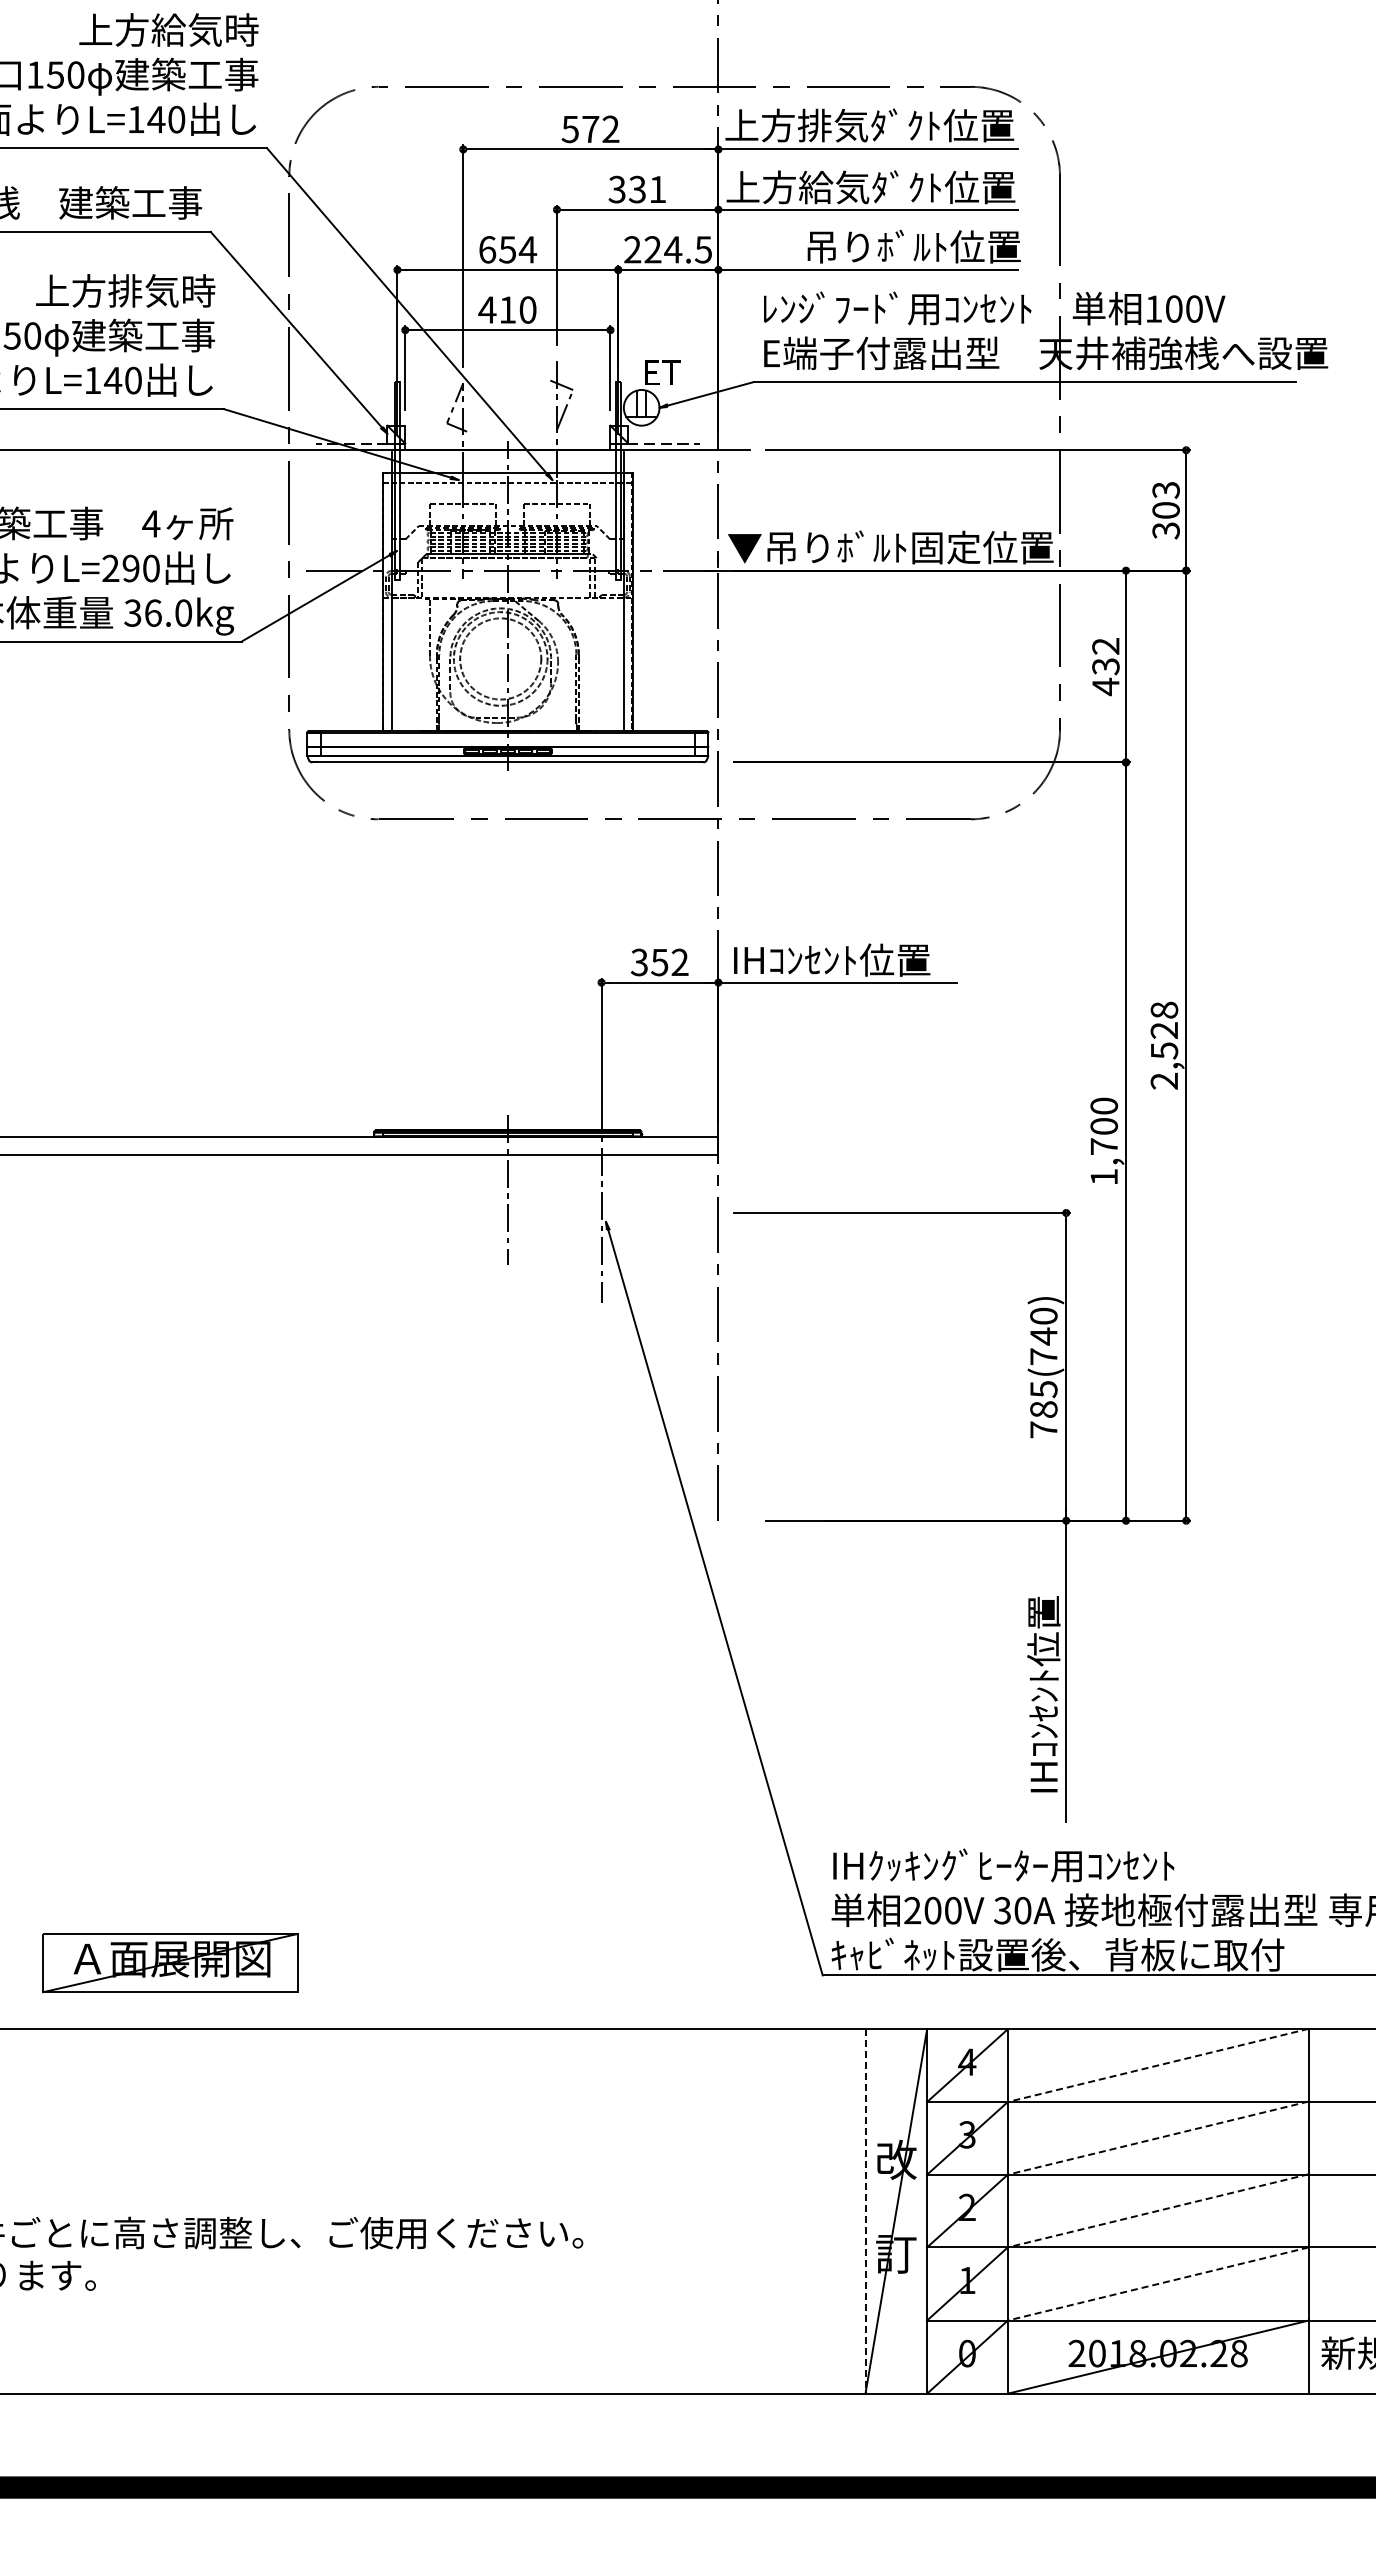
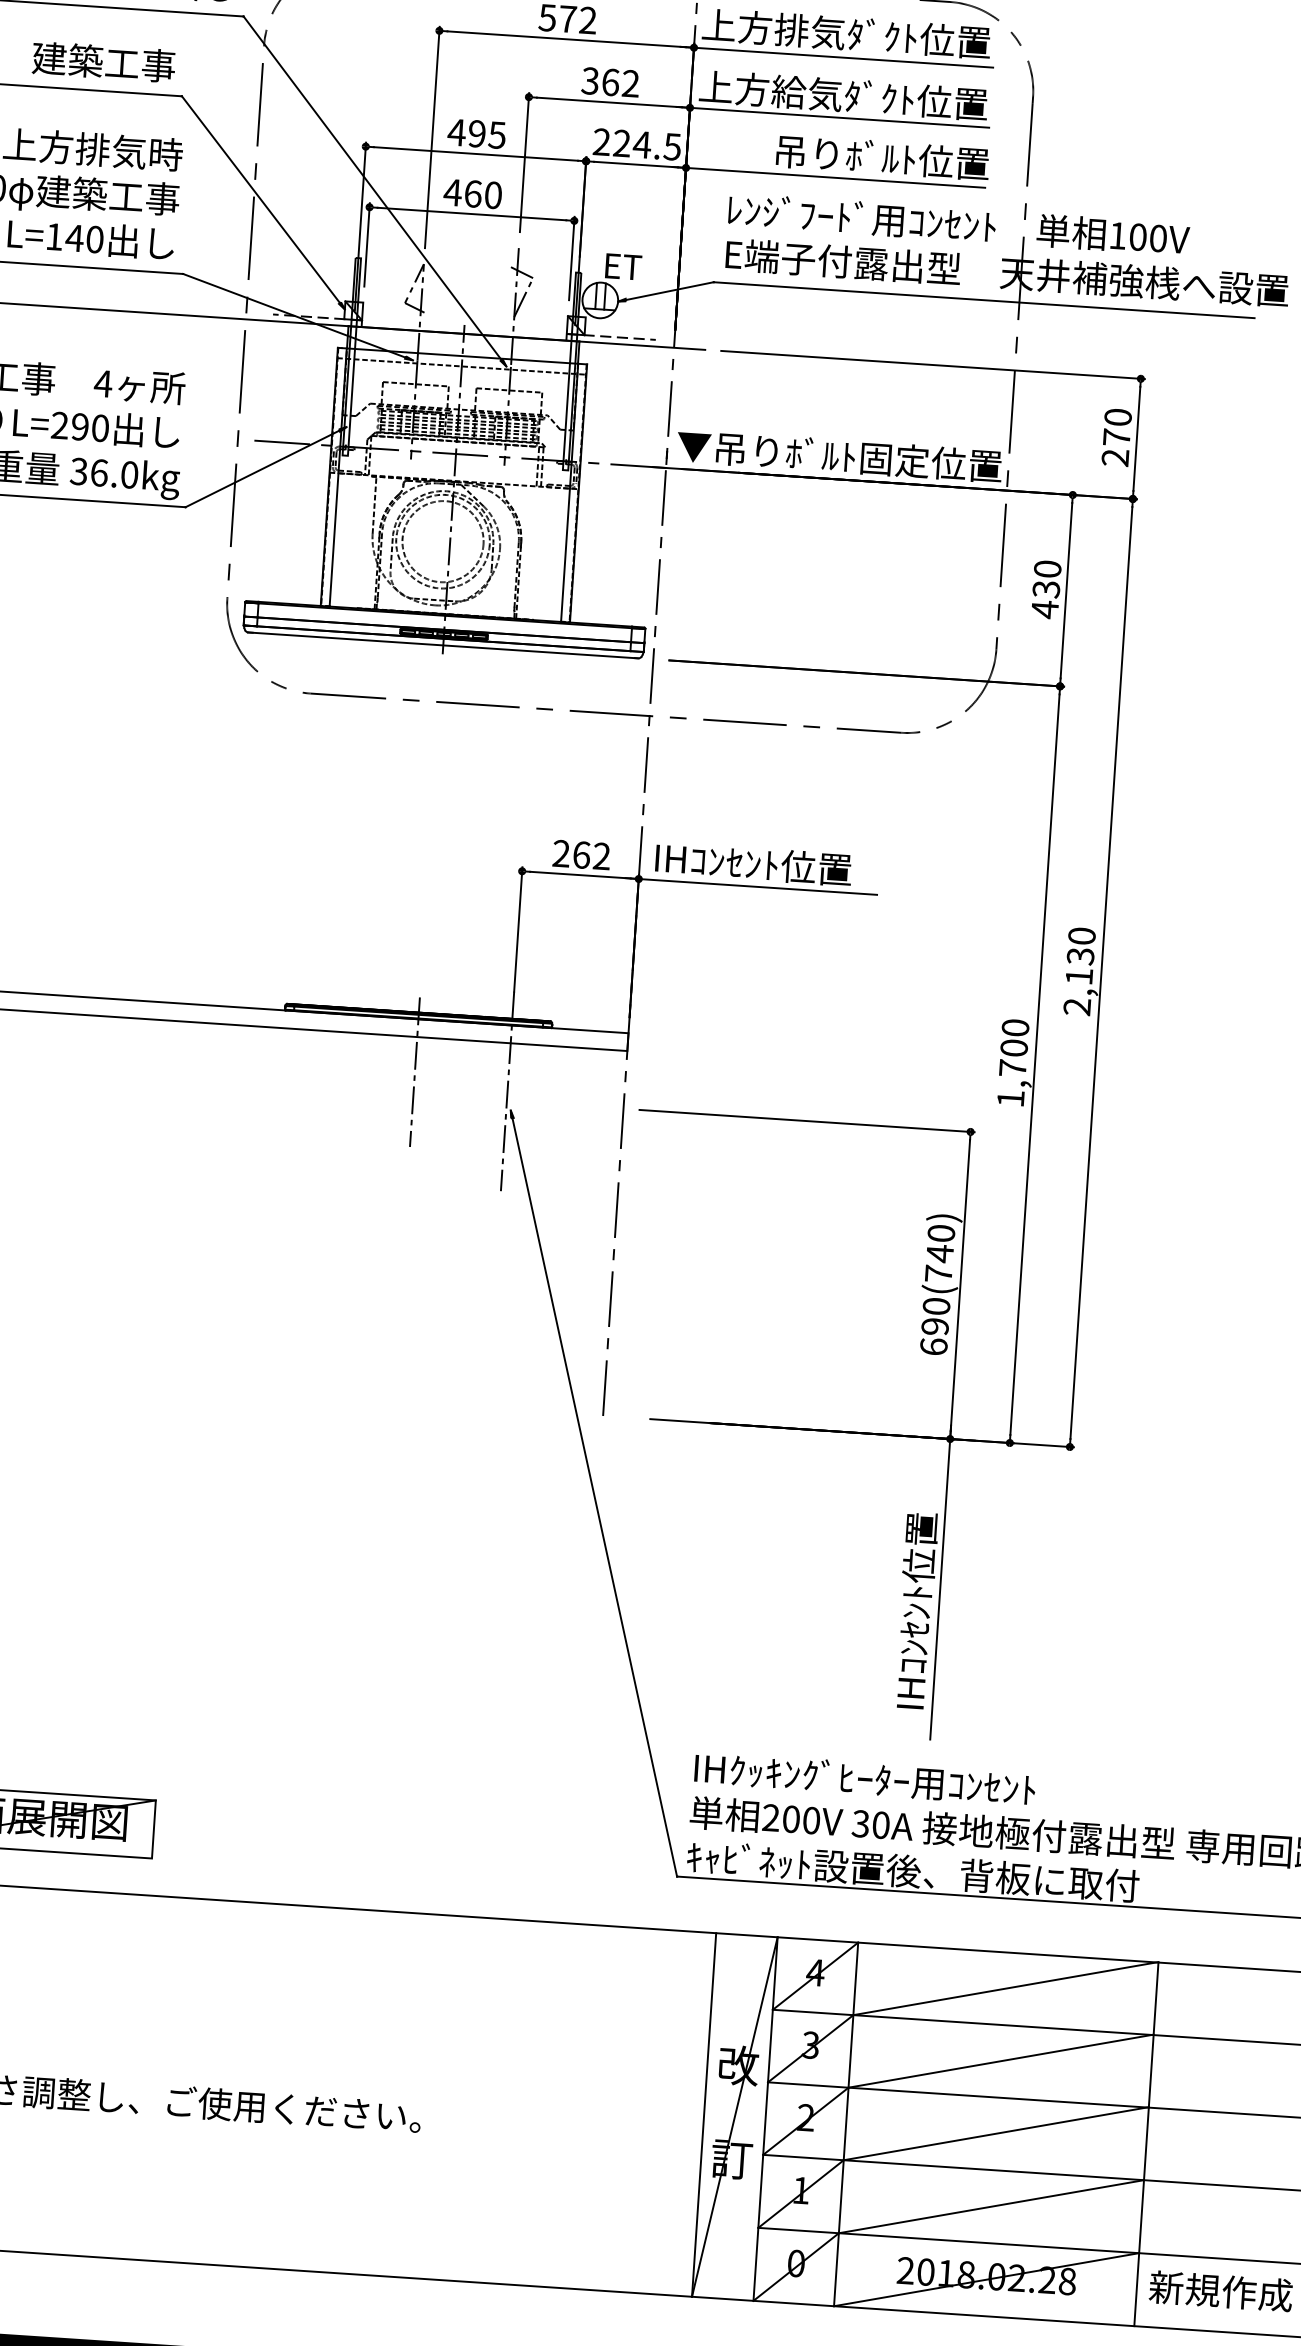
text: (647, 189) -> (620, 82), 331 -> 362
text: (507, 249) -> (476, 133), 654 -> 495
text: (507, 309) -> (472, 193), 410 -> 460
text: (1165, 510) -> (1116, 437), 303 -> 270
text: (1105, 646) -> (1047, 569), 432 -> 430
text: (649, 962) -> (571, 854), 352 -> 262
text: (1164, 1030) -> (1080, 956), 2,528 -> 2,130
text: (1043, 1409) -> (934, 1326), 785(740) -> 690(740)
line: (1158, 2065) -> (1006, 1988), dashed -> solid
line: (1158, 2138) -> (1001, 2061), dashed -> solid
line: (1158, 2210) -> (996, 2133), dashed -> solid
line: (865, 2212) -> (704, 2115), dashed -> solid
line: (1158, 2283) -> (991, 2206), dashed -> solid

